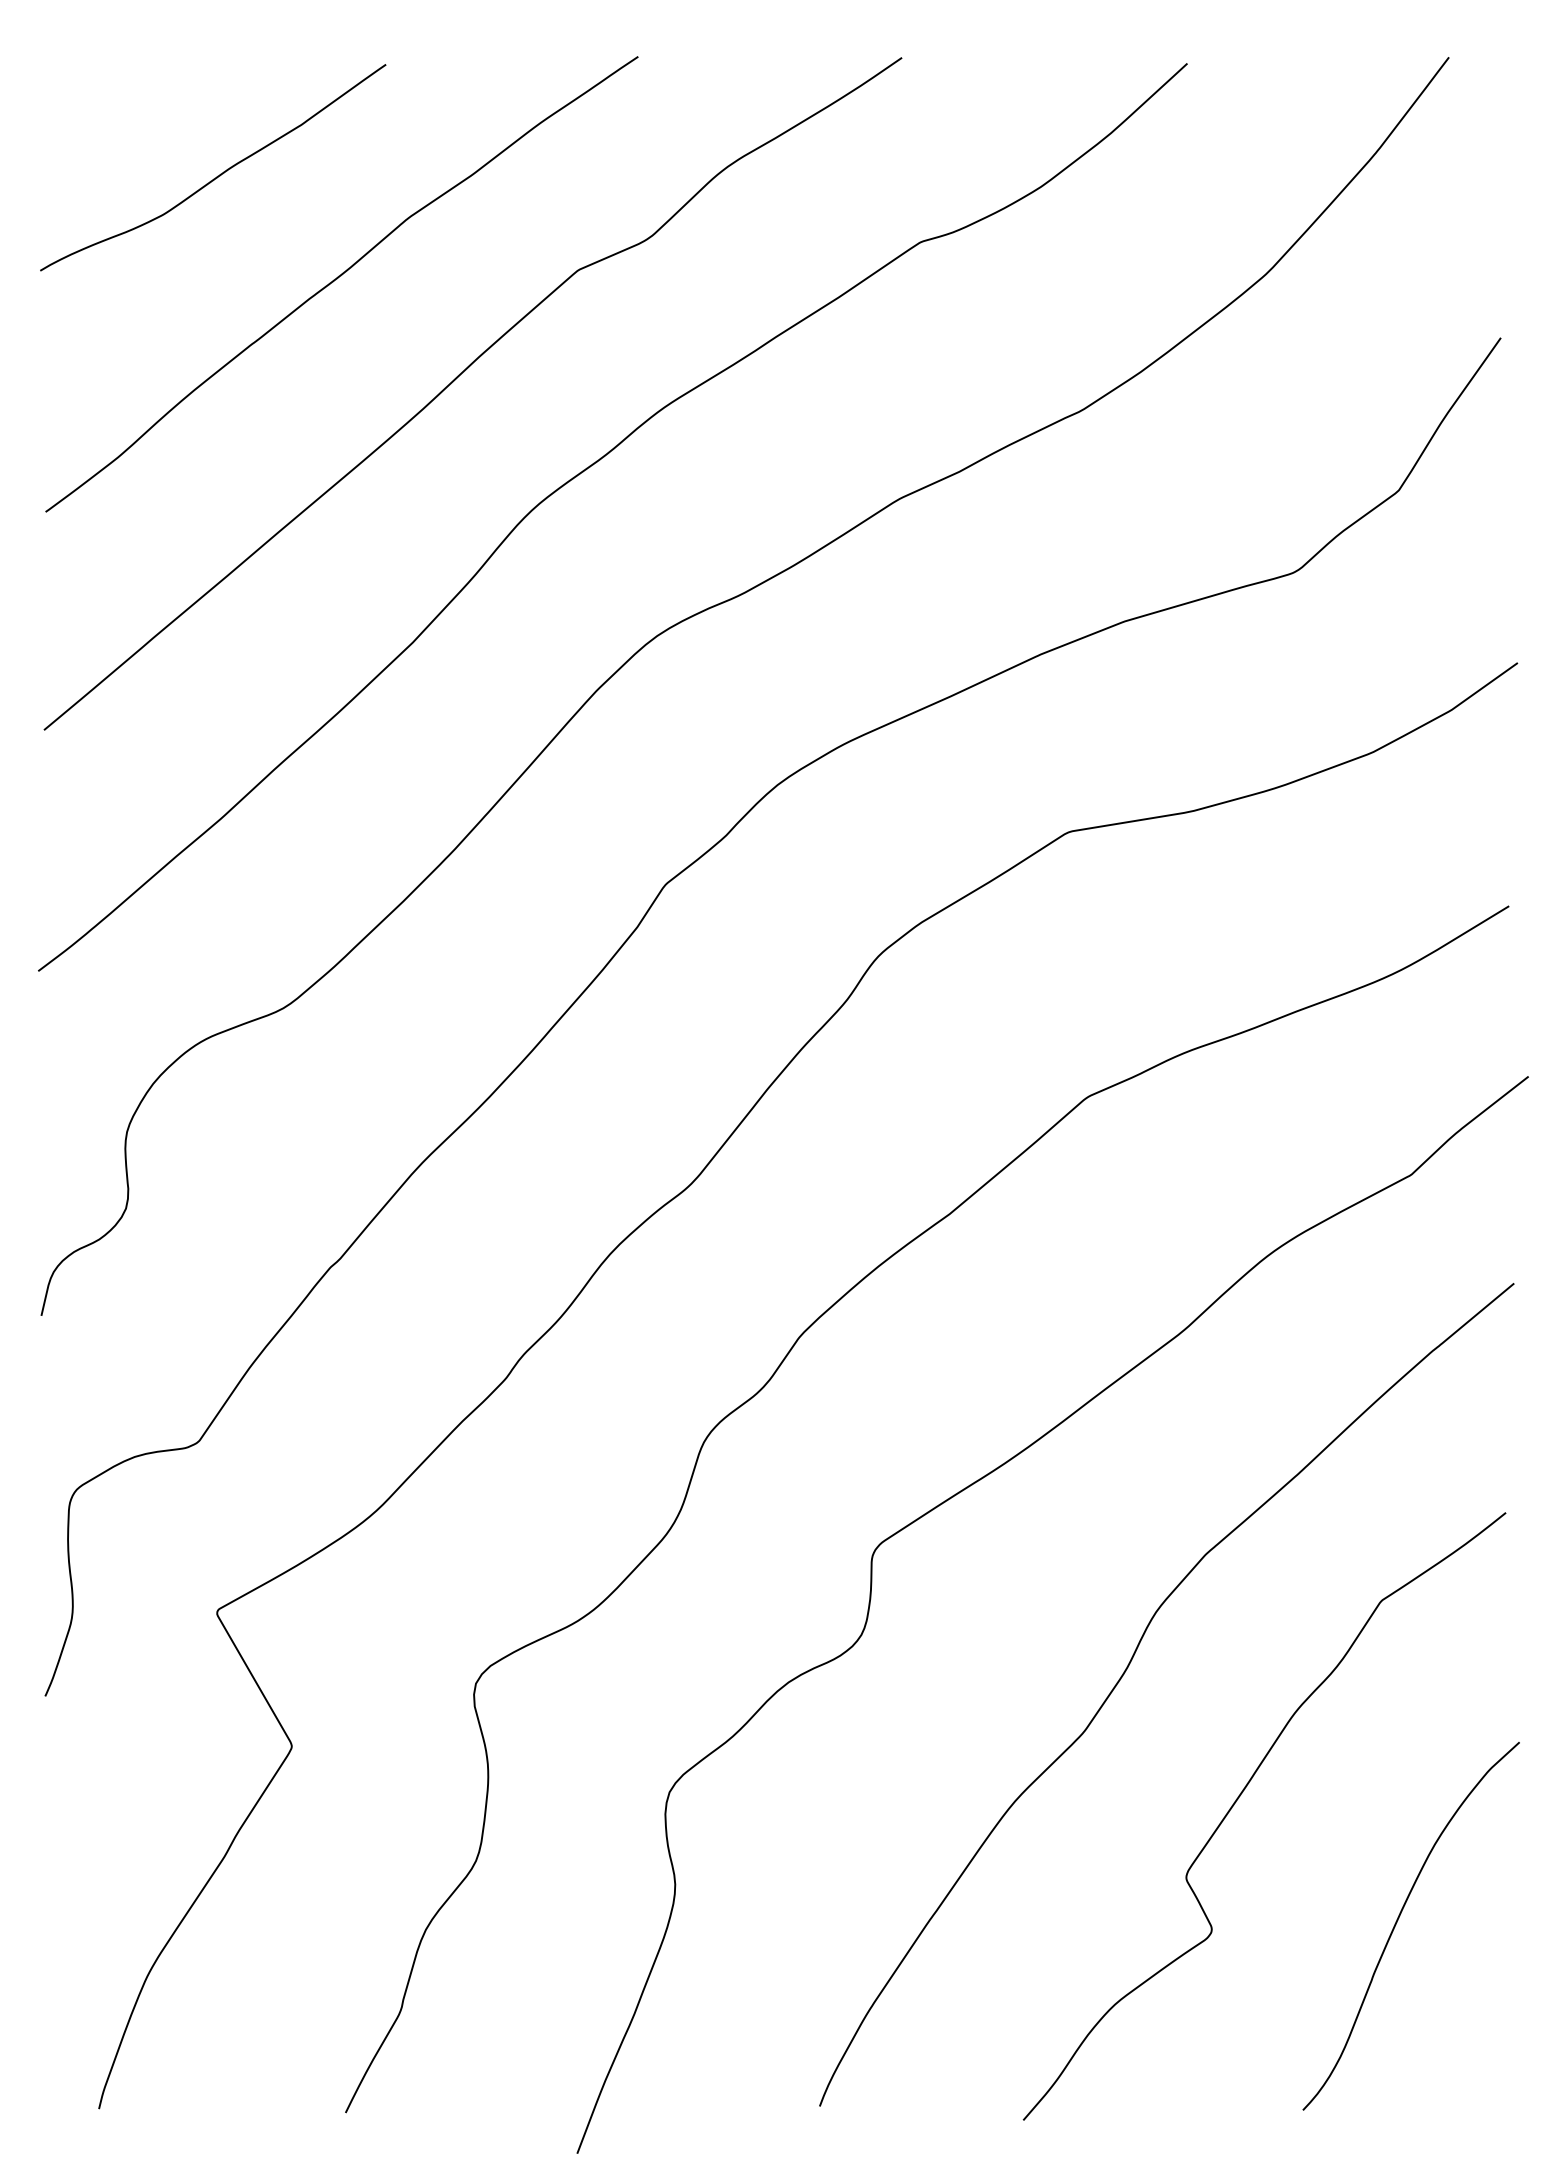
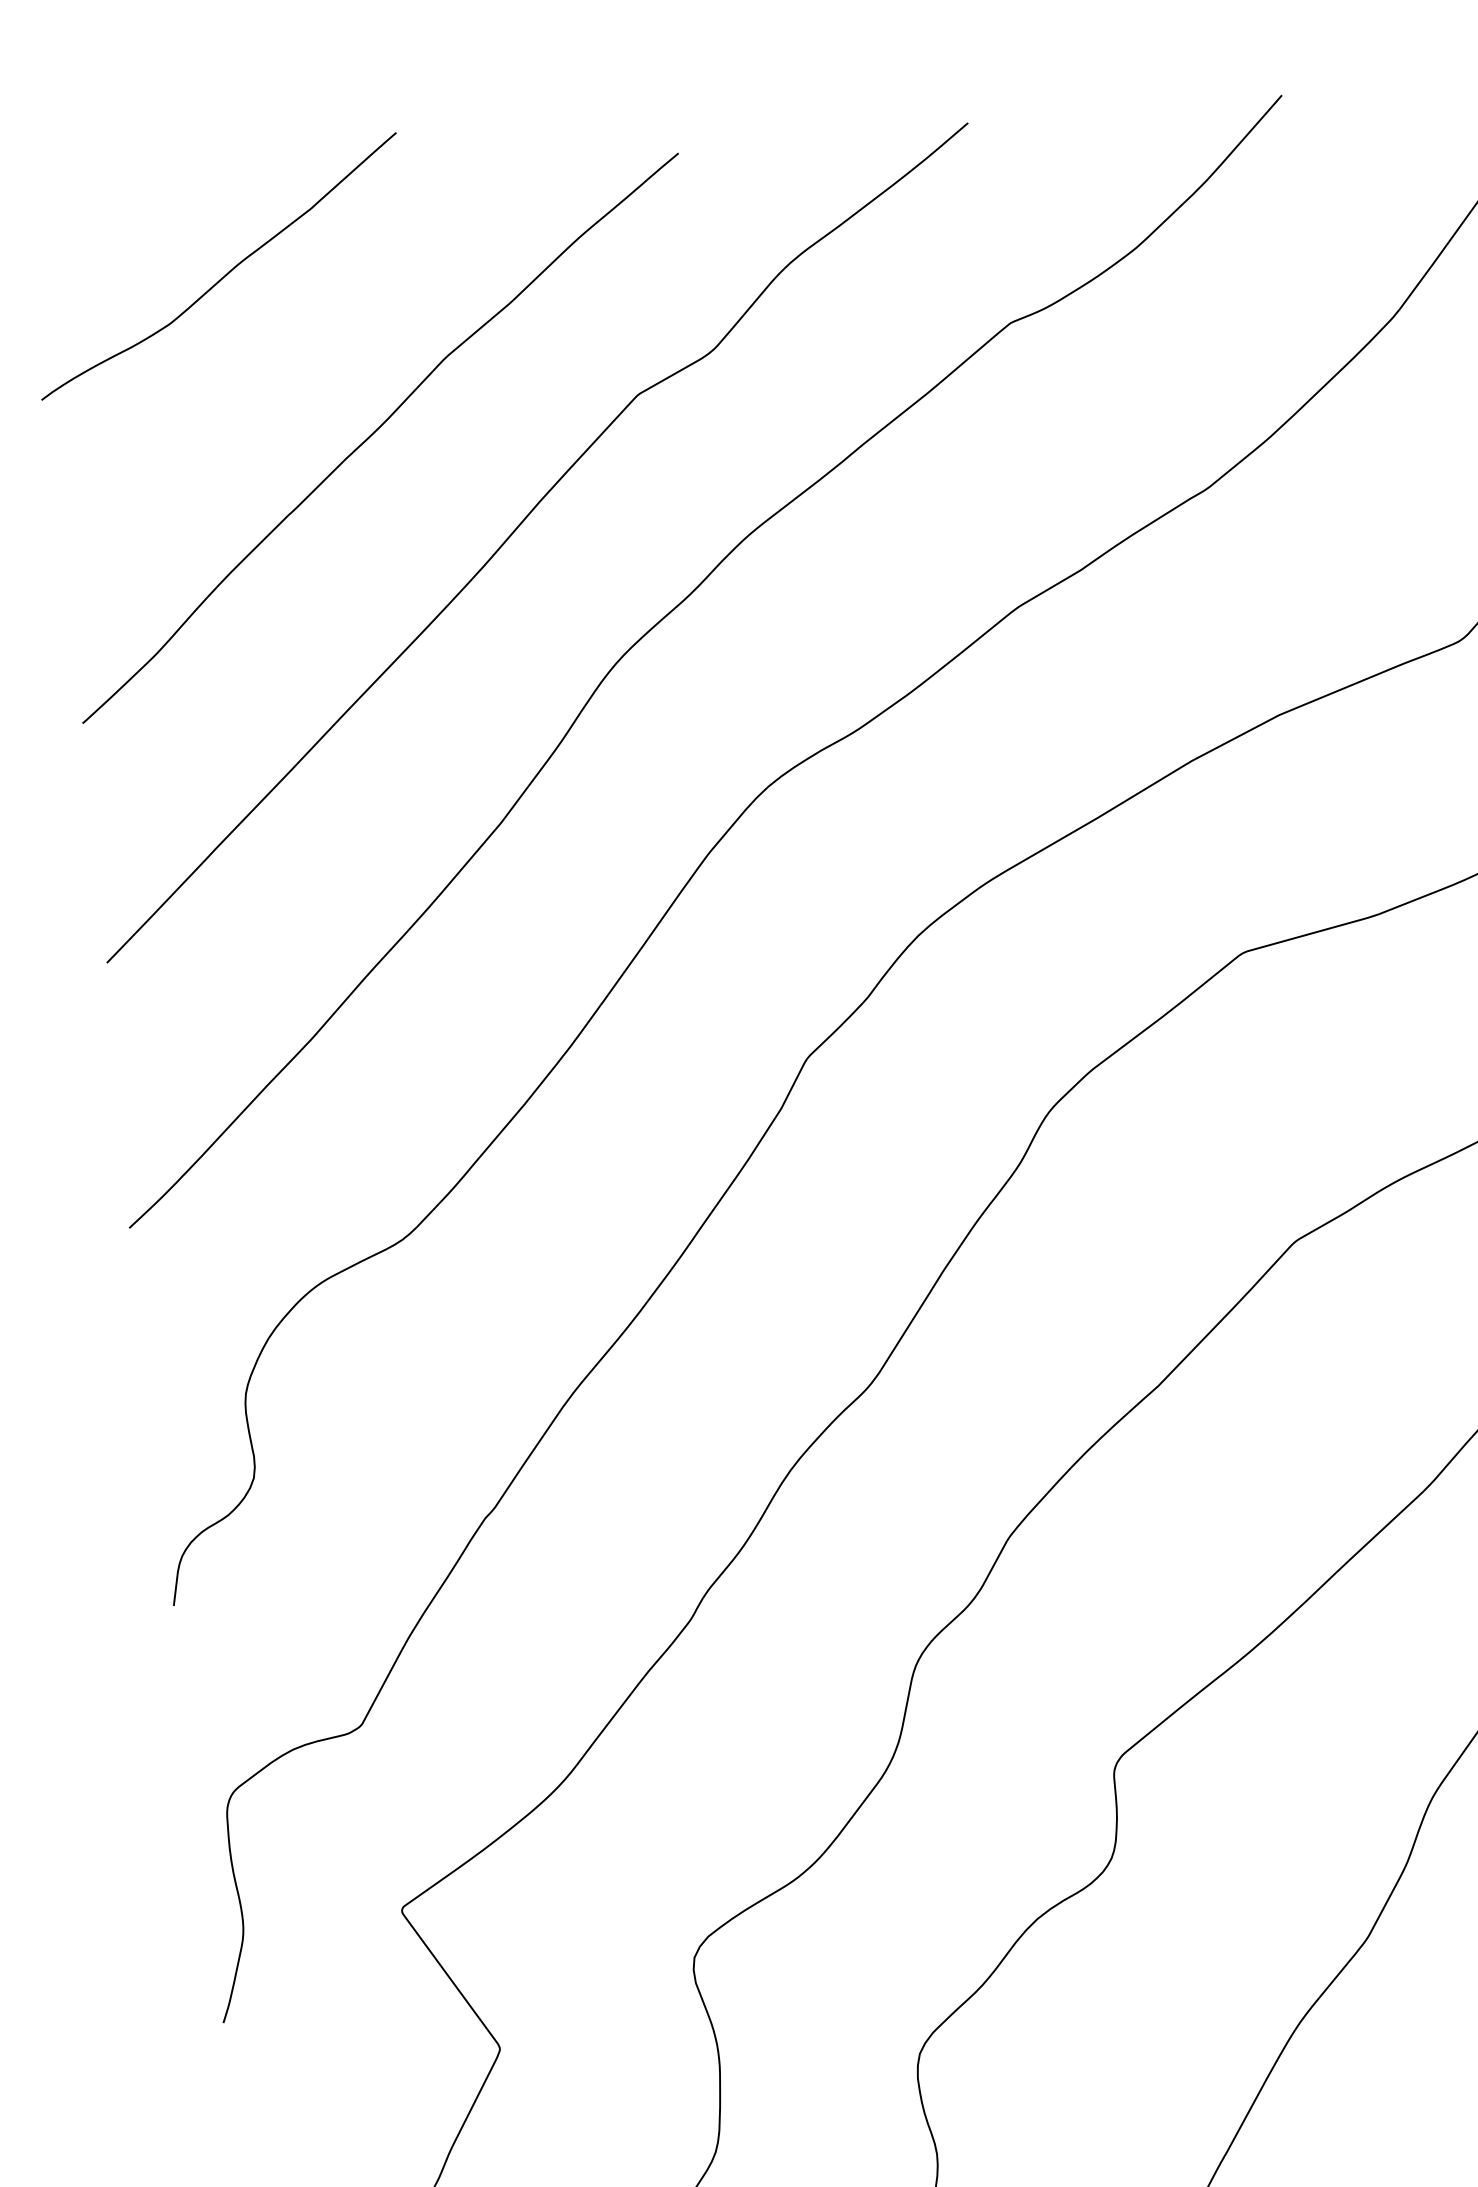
curve: (217, 175) -> (224, 274), moved

